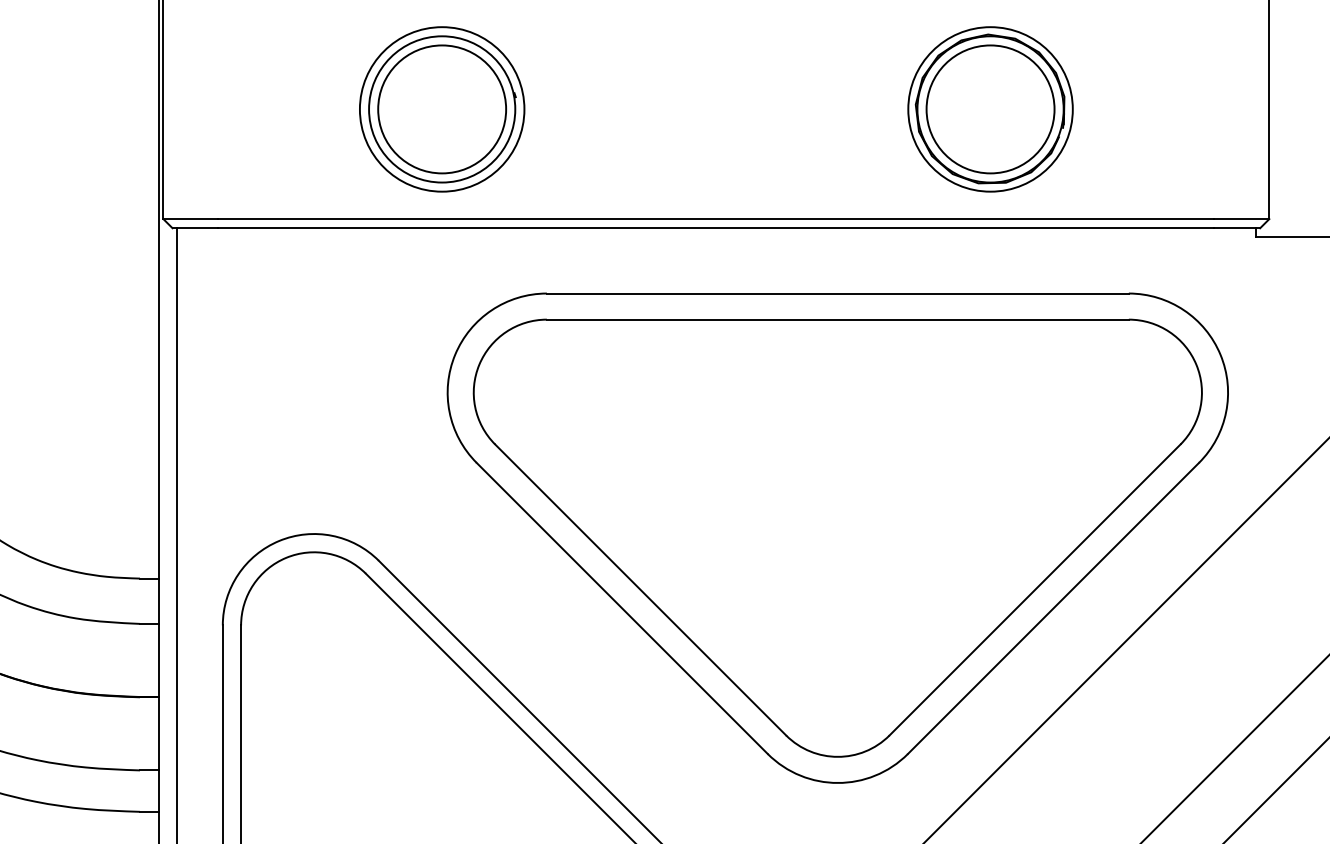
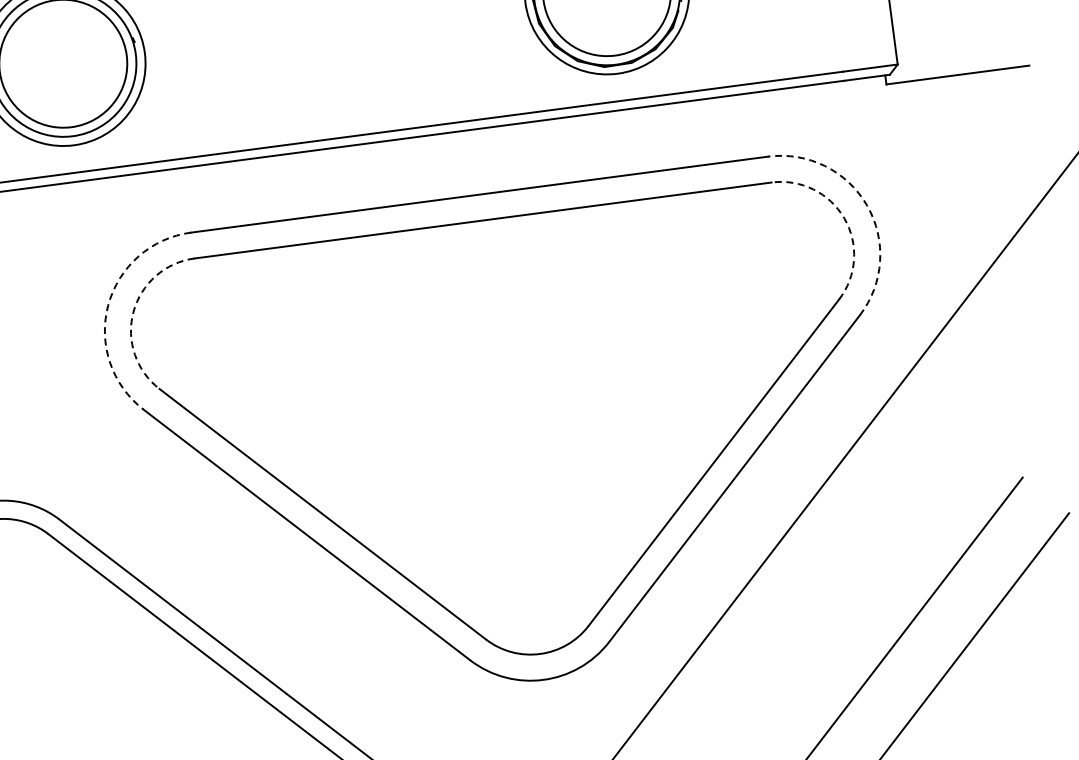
arc: (455, 354) -> (108, 304), solid -> dashed
arc: (1220, 354) -> (866, 205), solid -> dashed
arc: (479, 364) -> (133, 311), solid -> dashed
arc: (1196, 364) -> (844, 218), solid -> dashed

